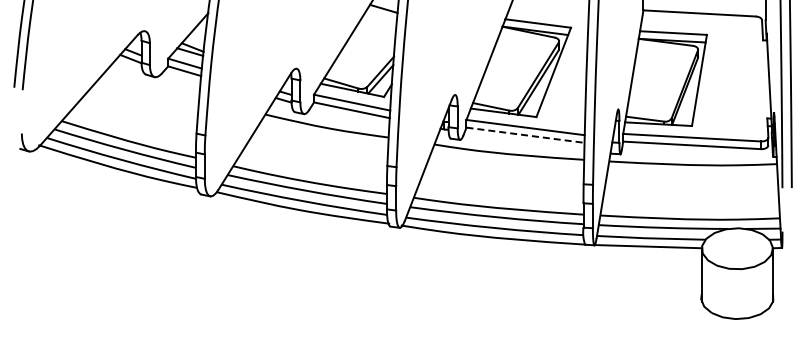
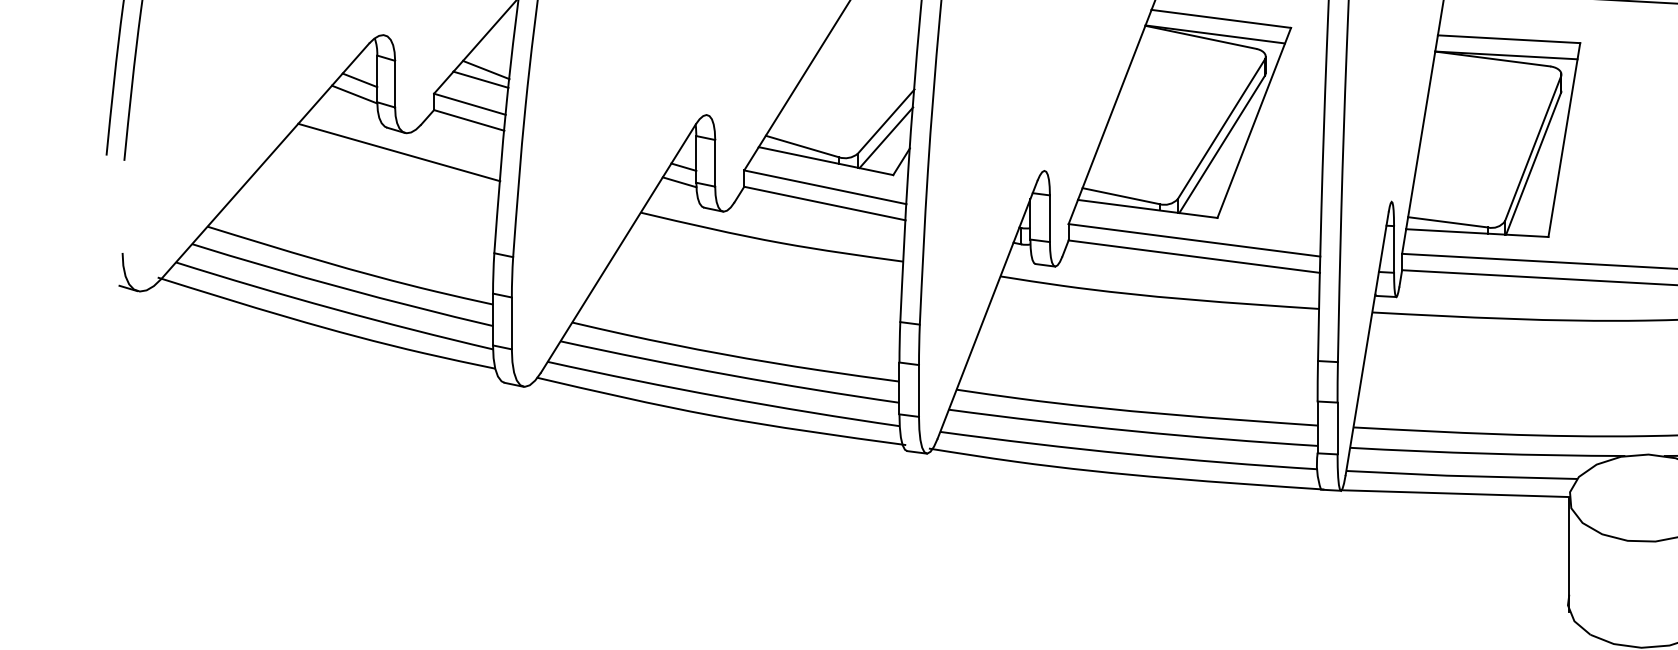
line: (151, 85) -> (398, 150), added
line: (525, 135) -> (1194, 257), dashed -> solid

